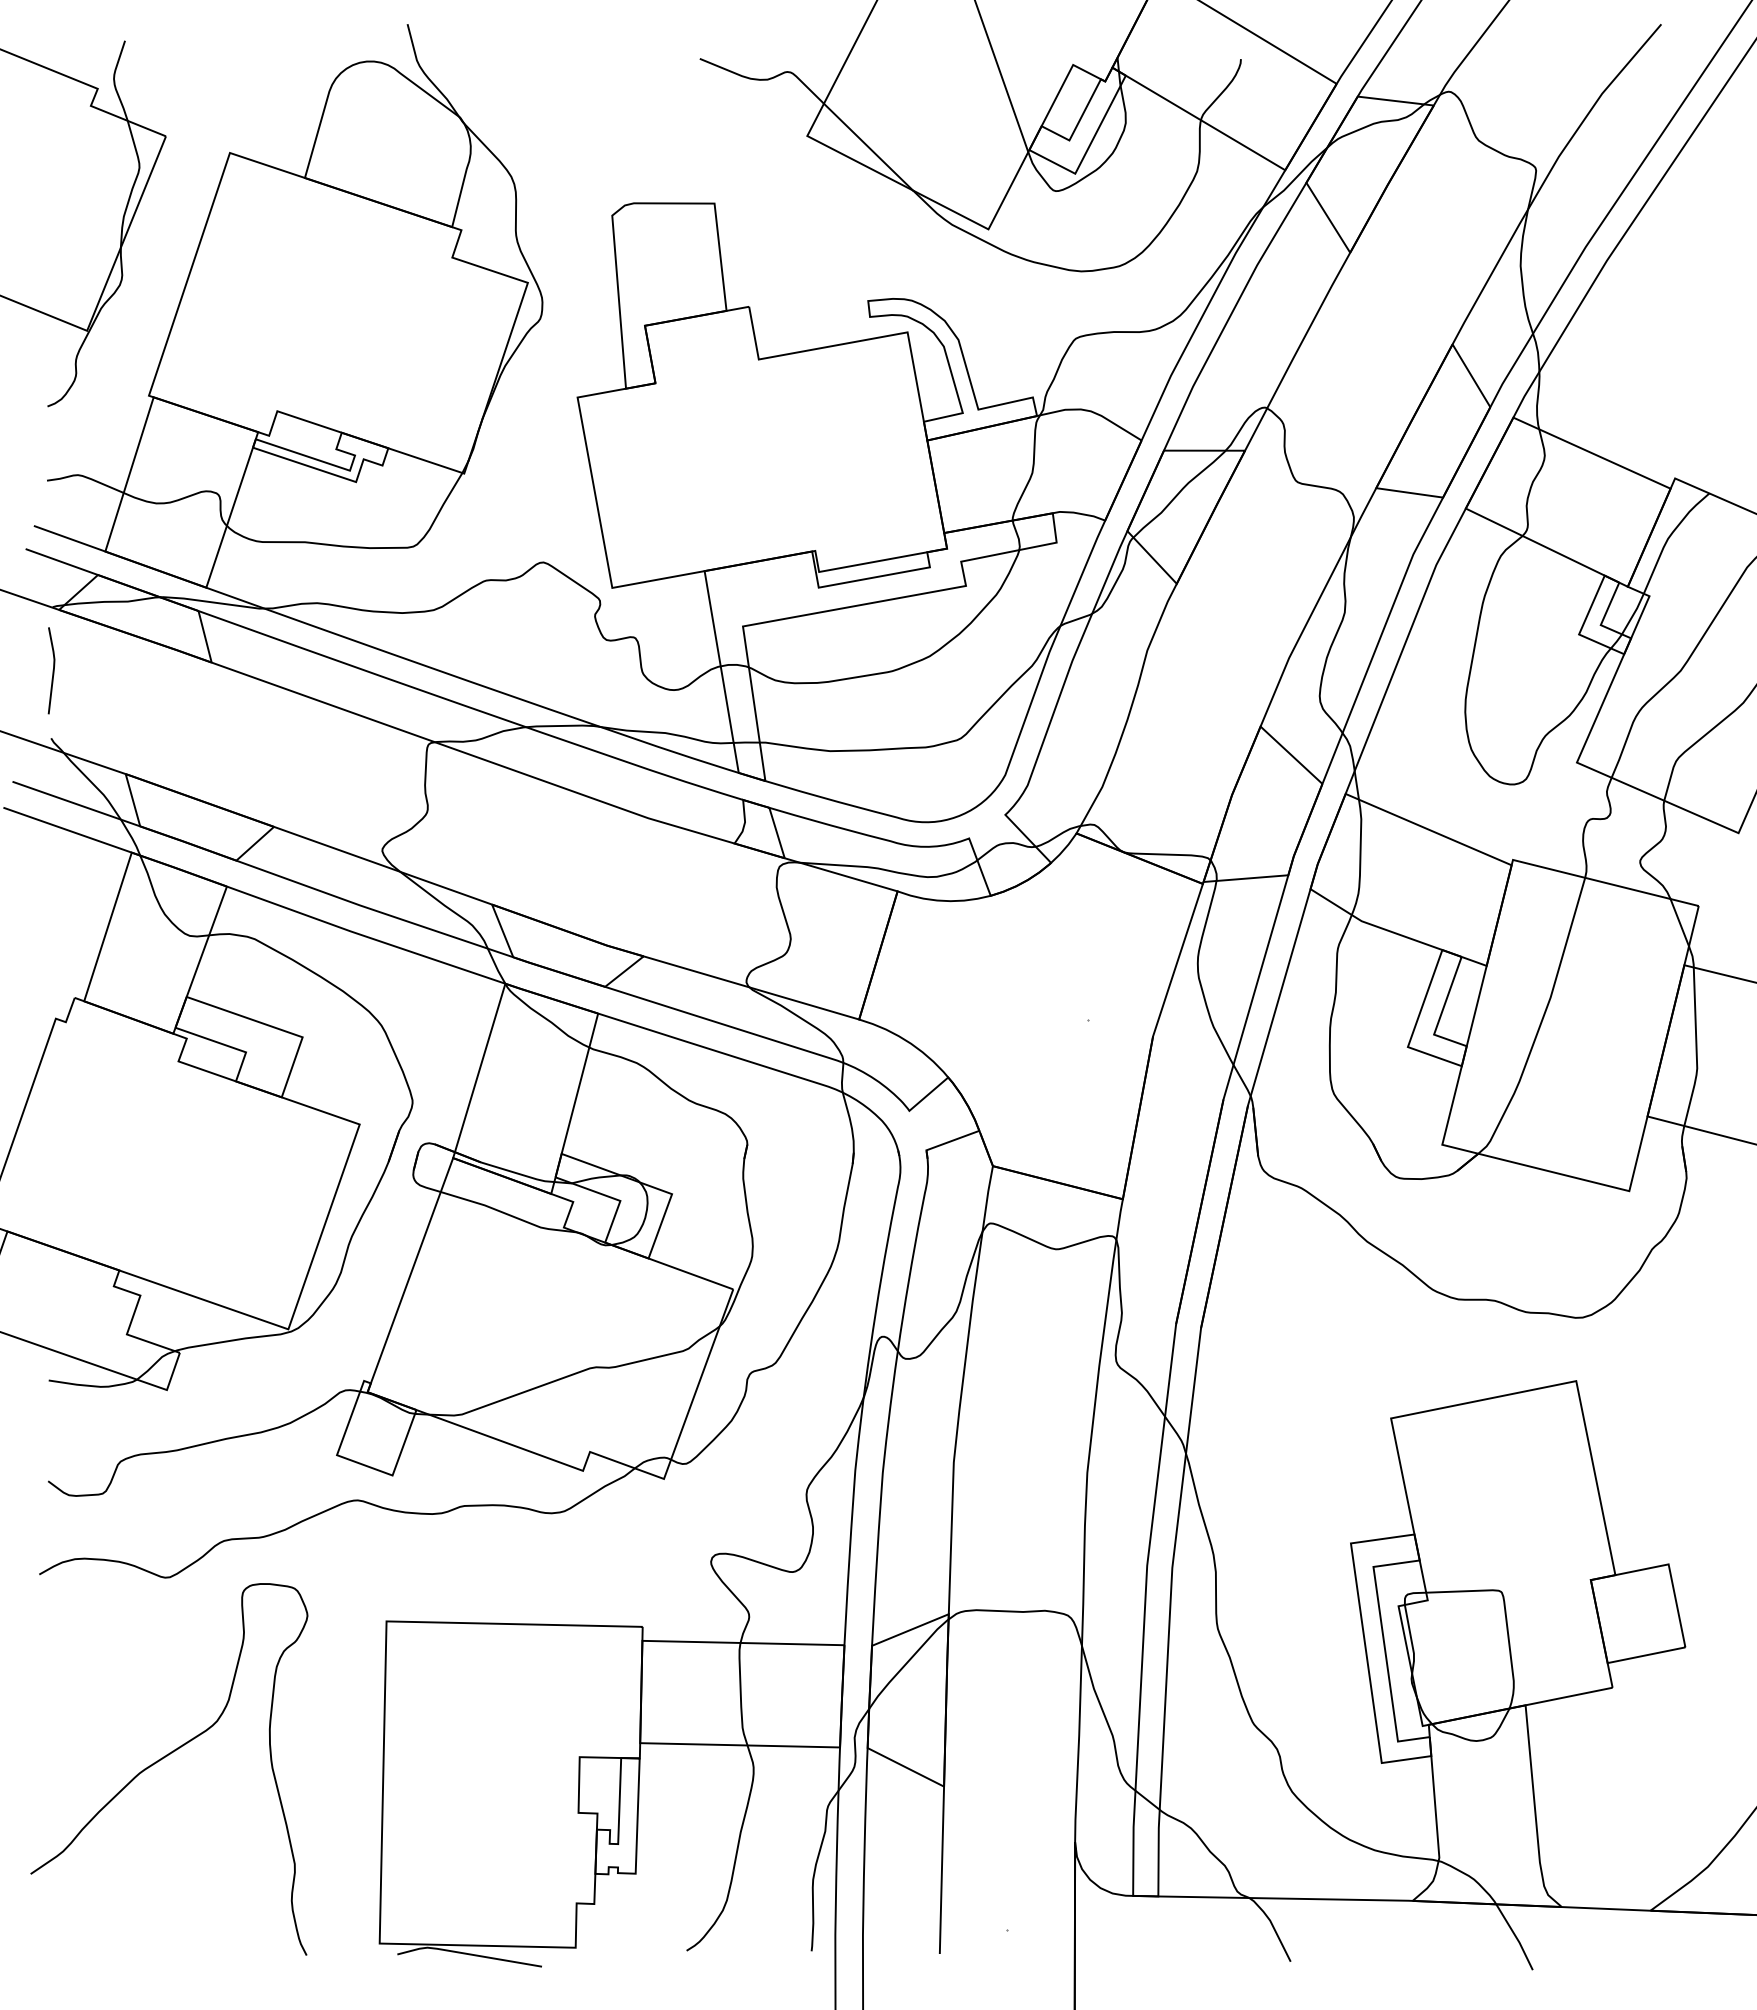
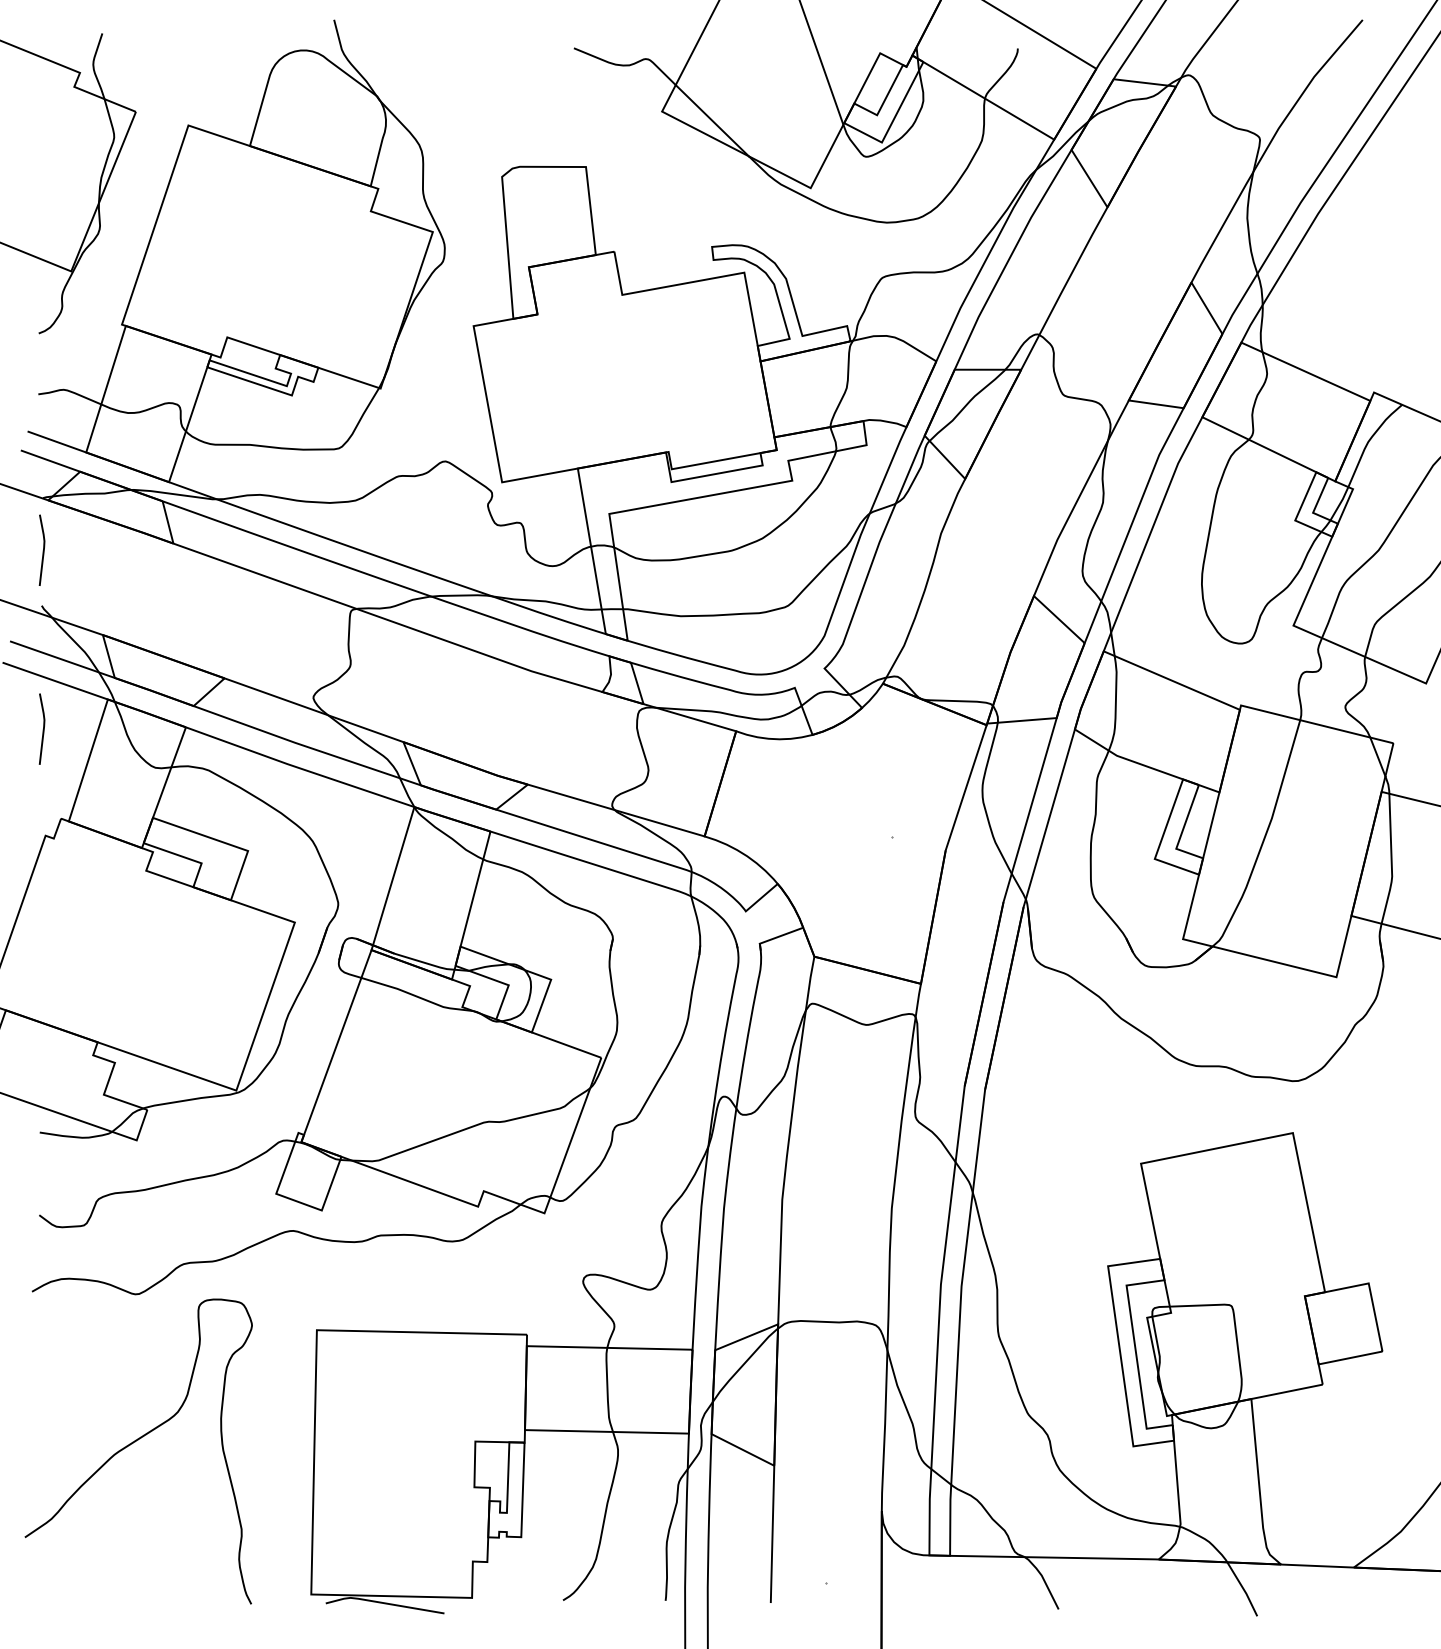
line: (52, 888) -> (42, 728), added

